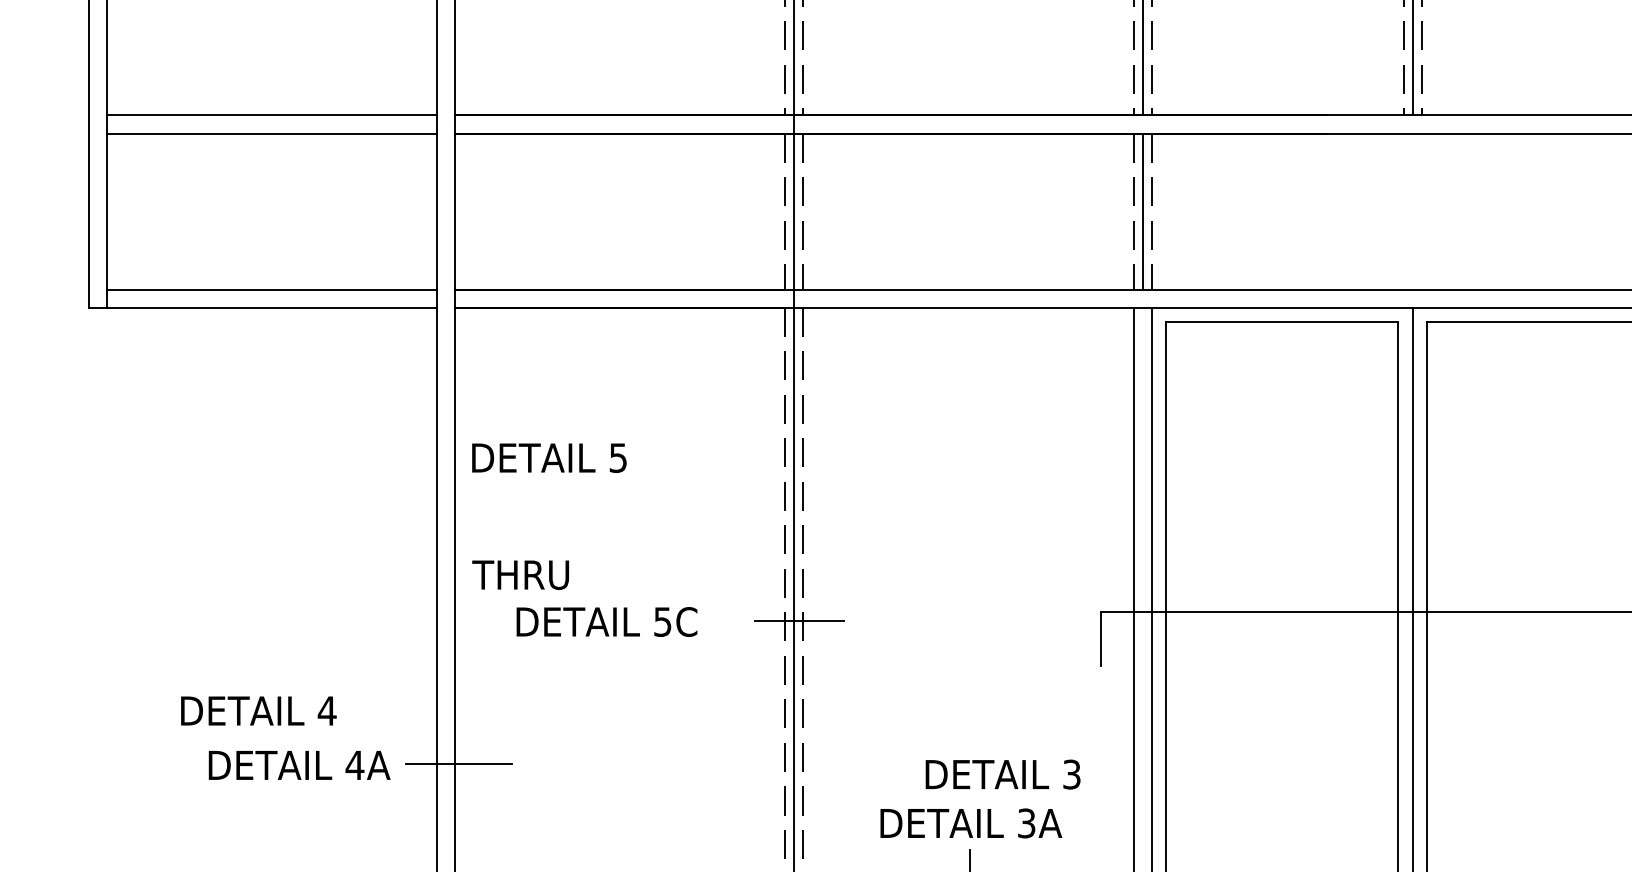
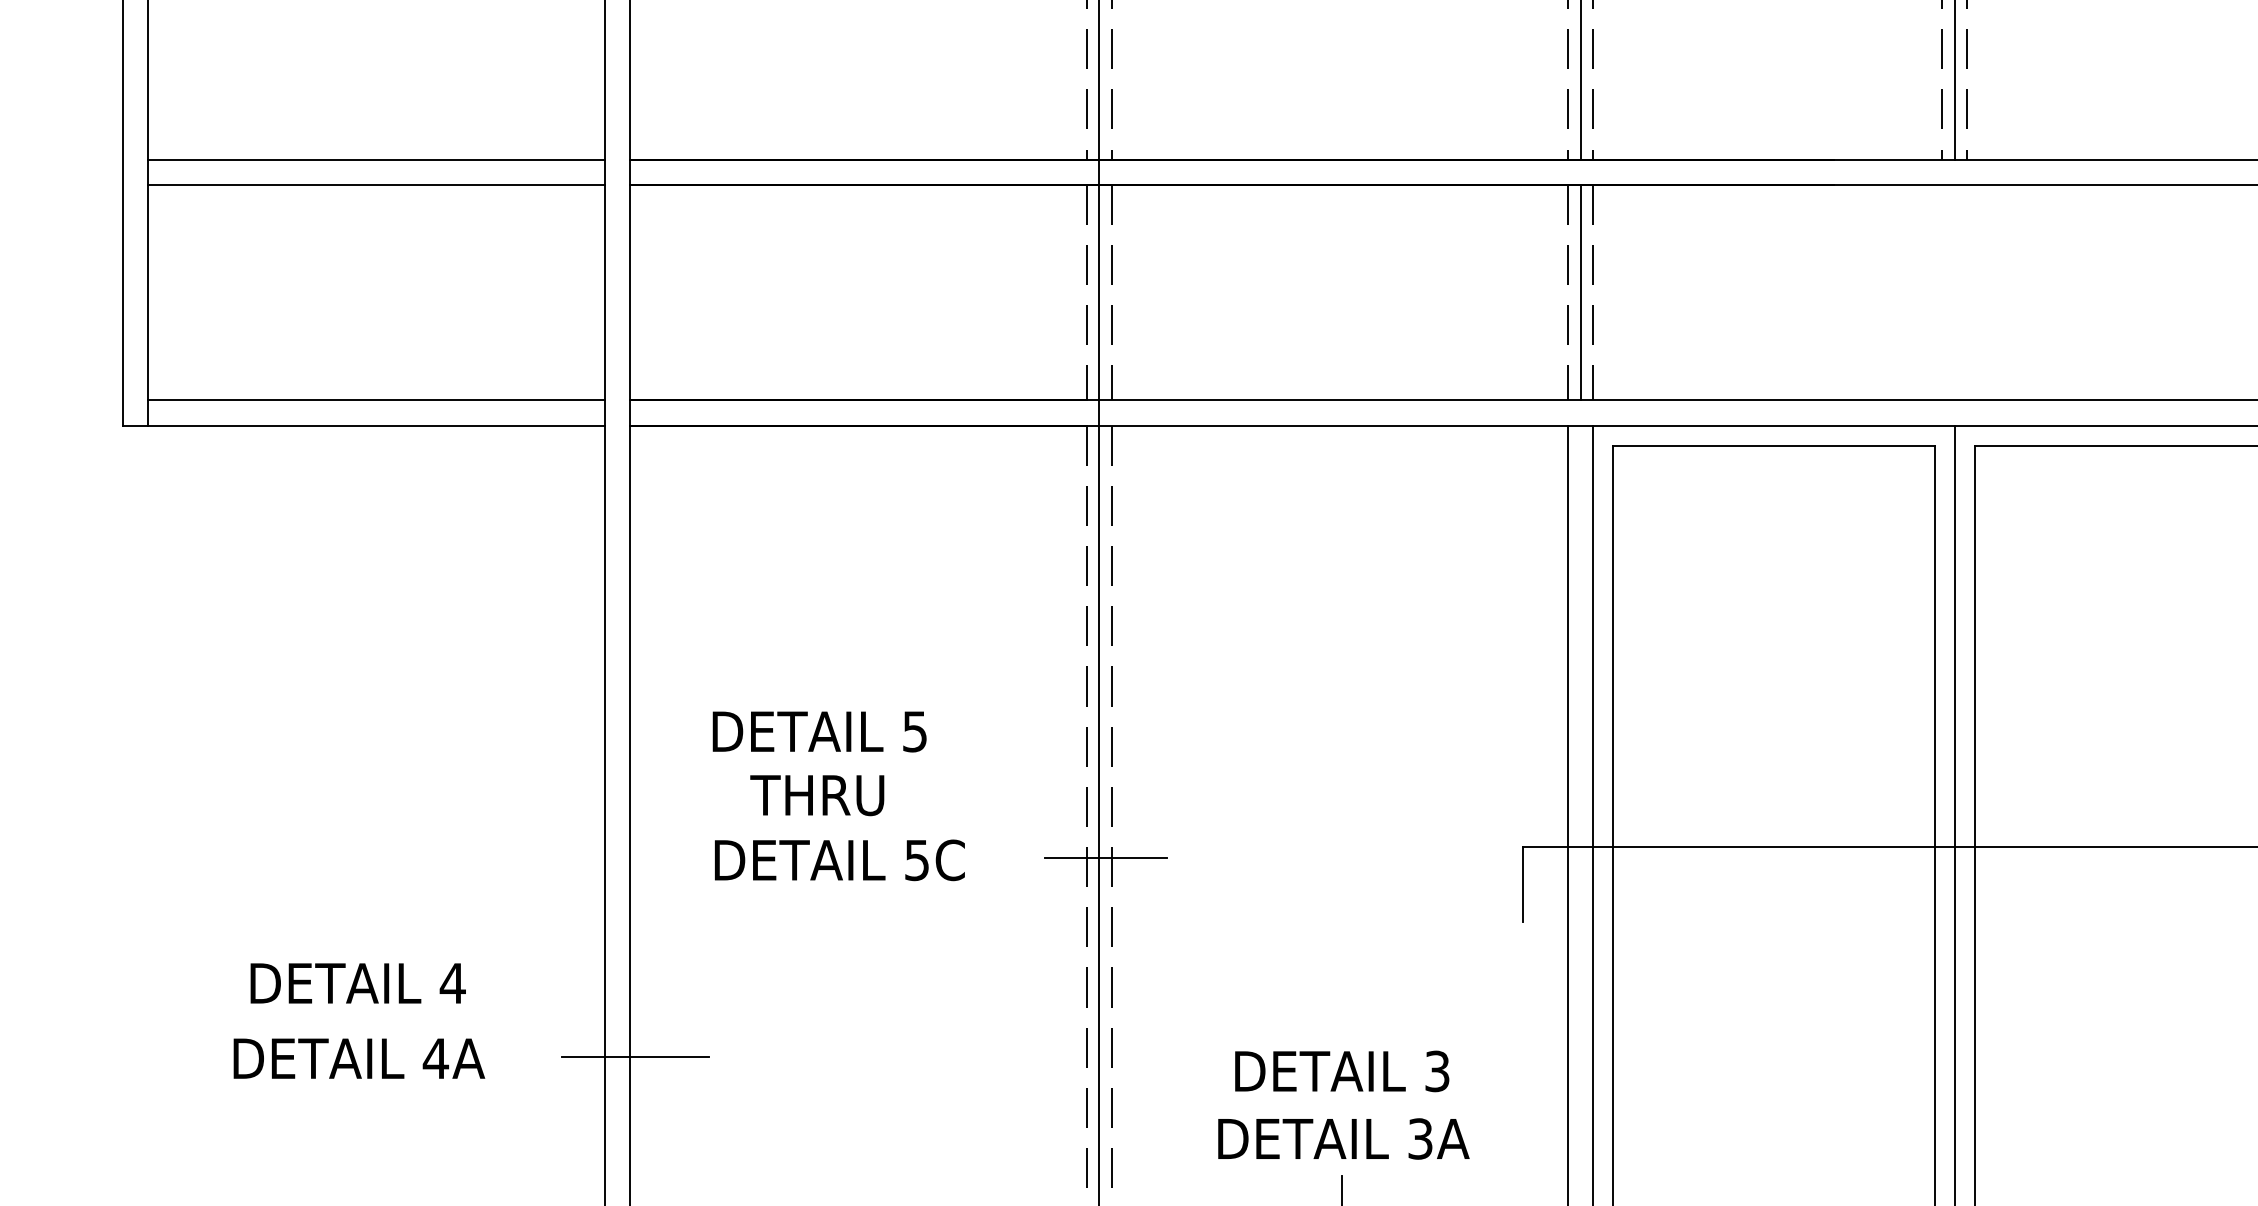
text: (549, 457) -> (819, 730), moved
text: (520, 574) -> (817, 794), moved
text: (299, 765) -> (359, 1058), moved
text: (1002, 774) -> (1341, 1071), moved

